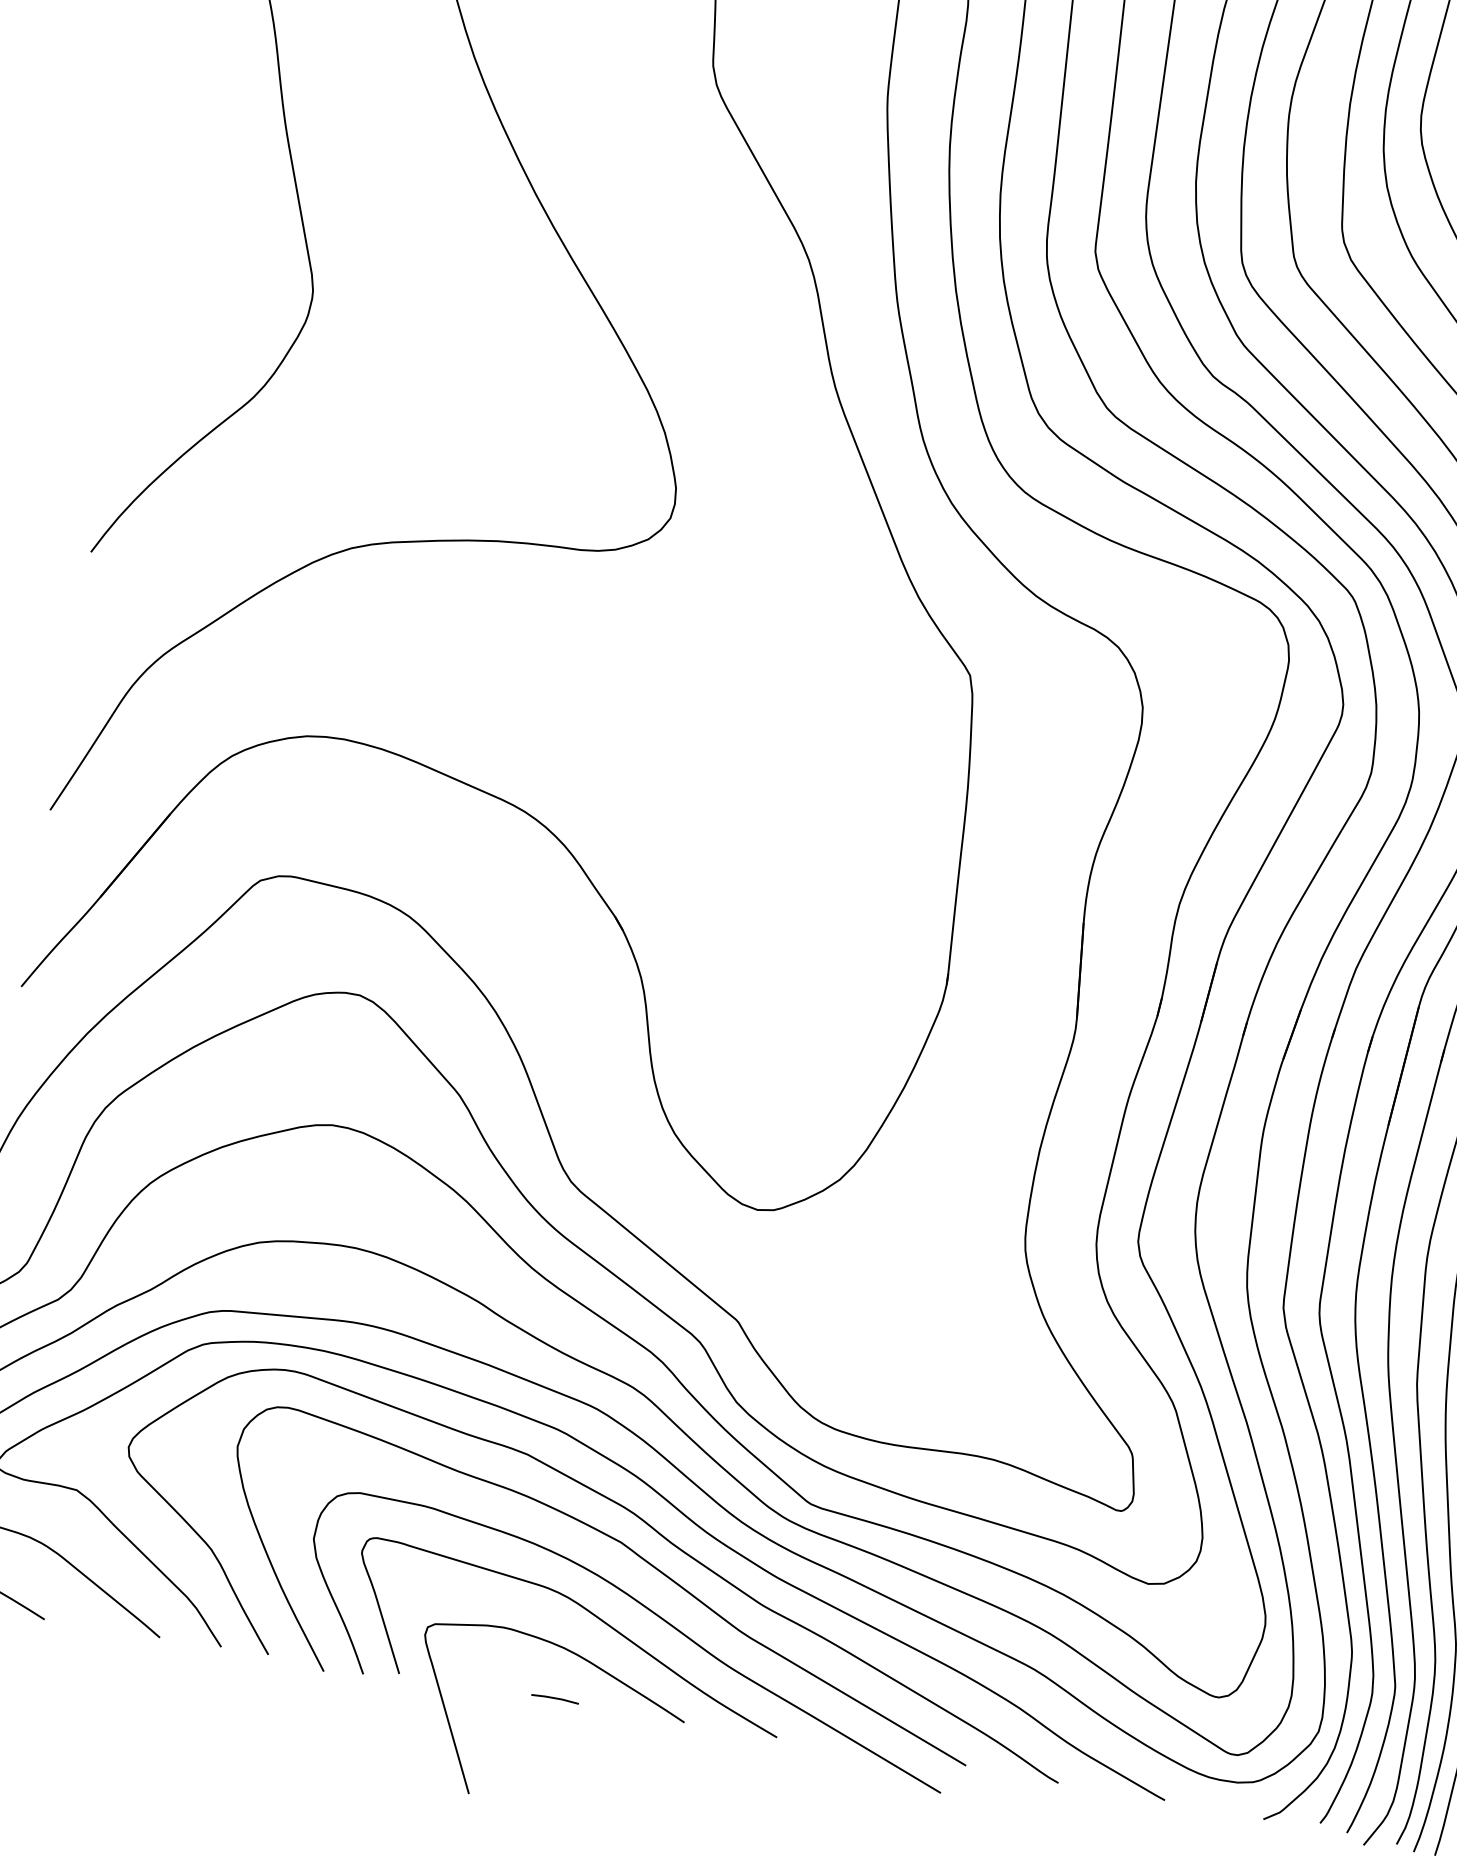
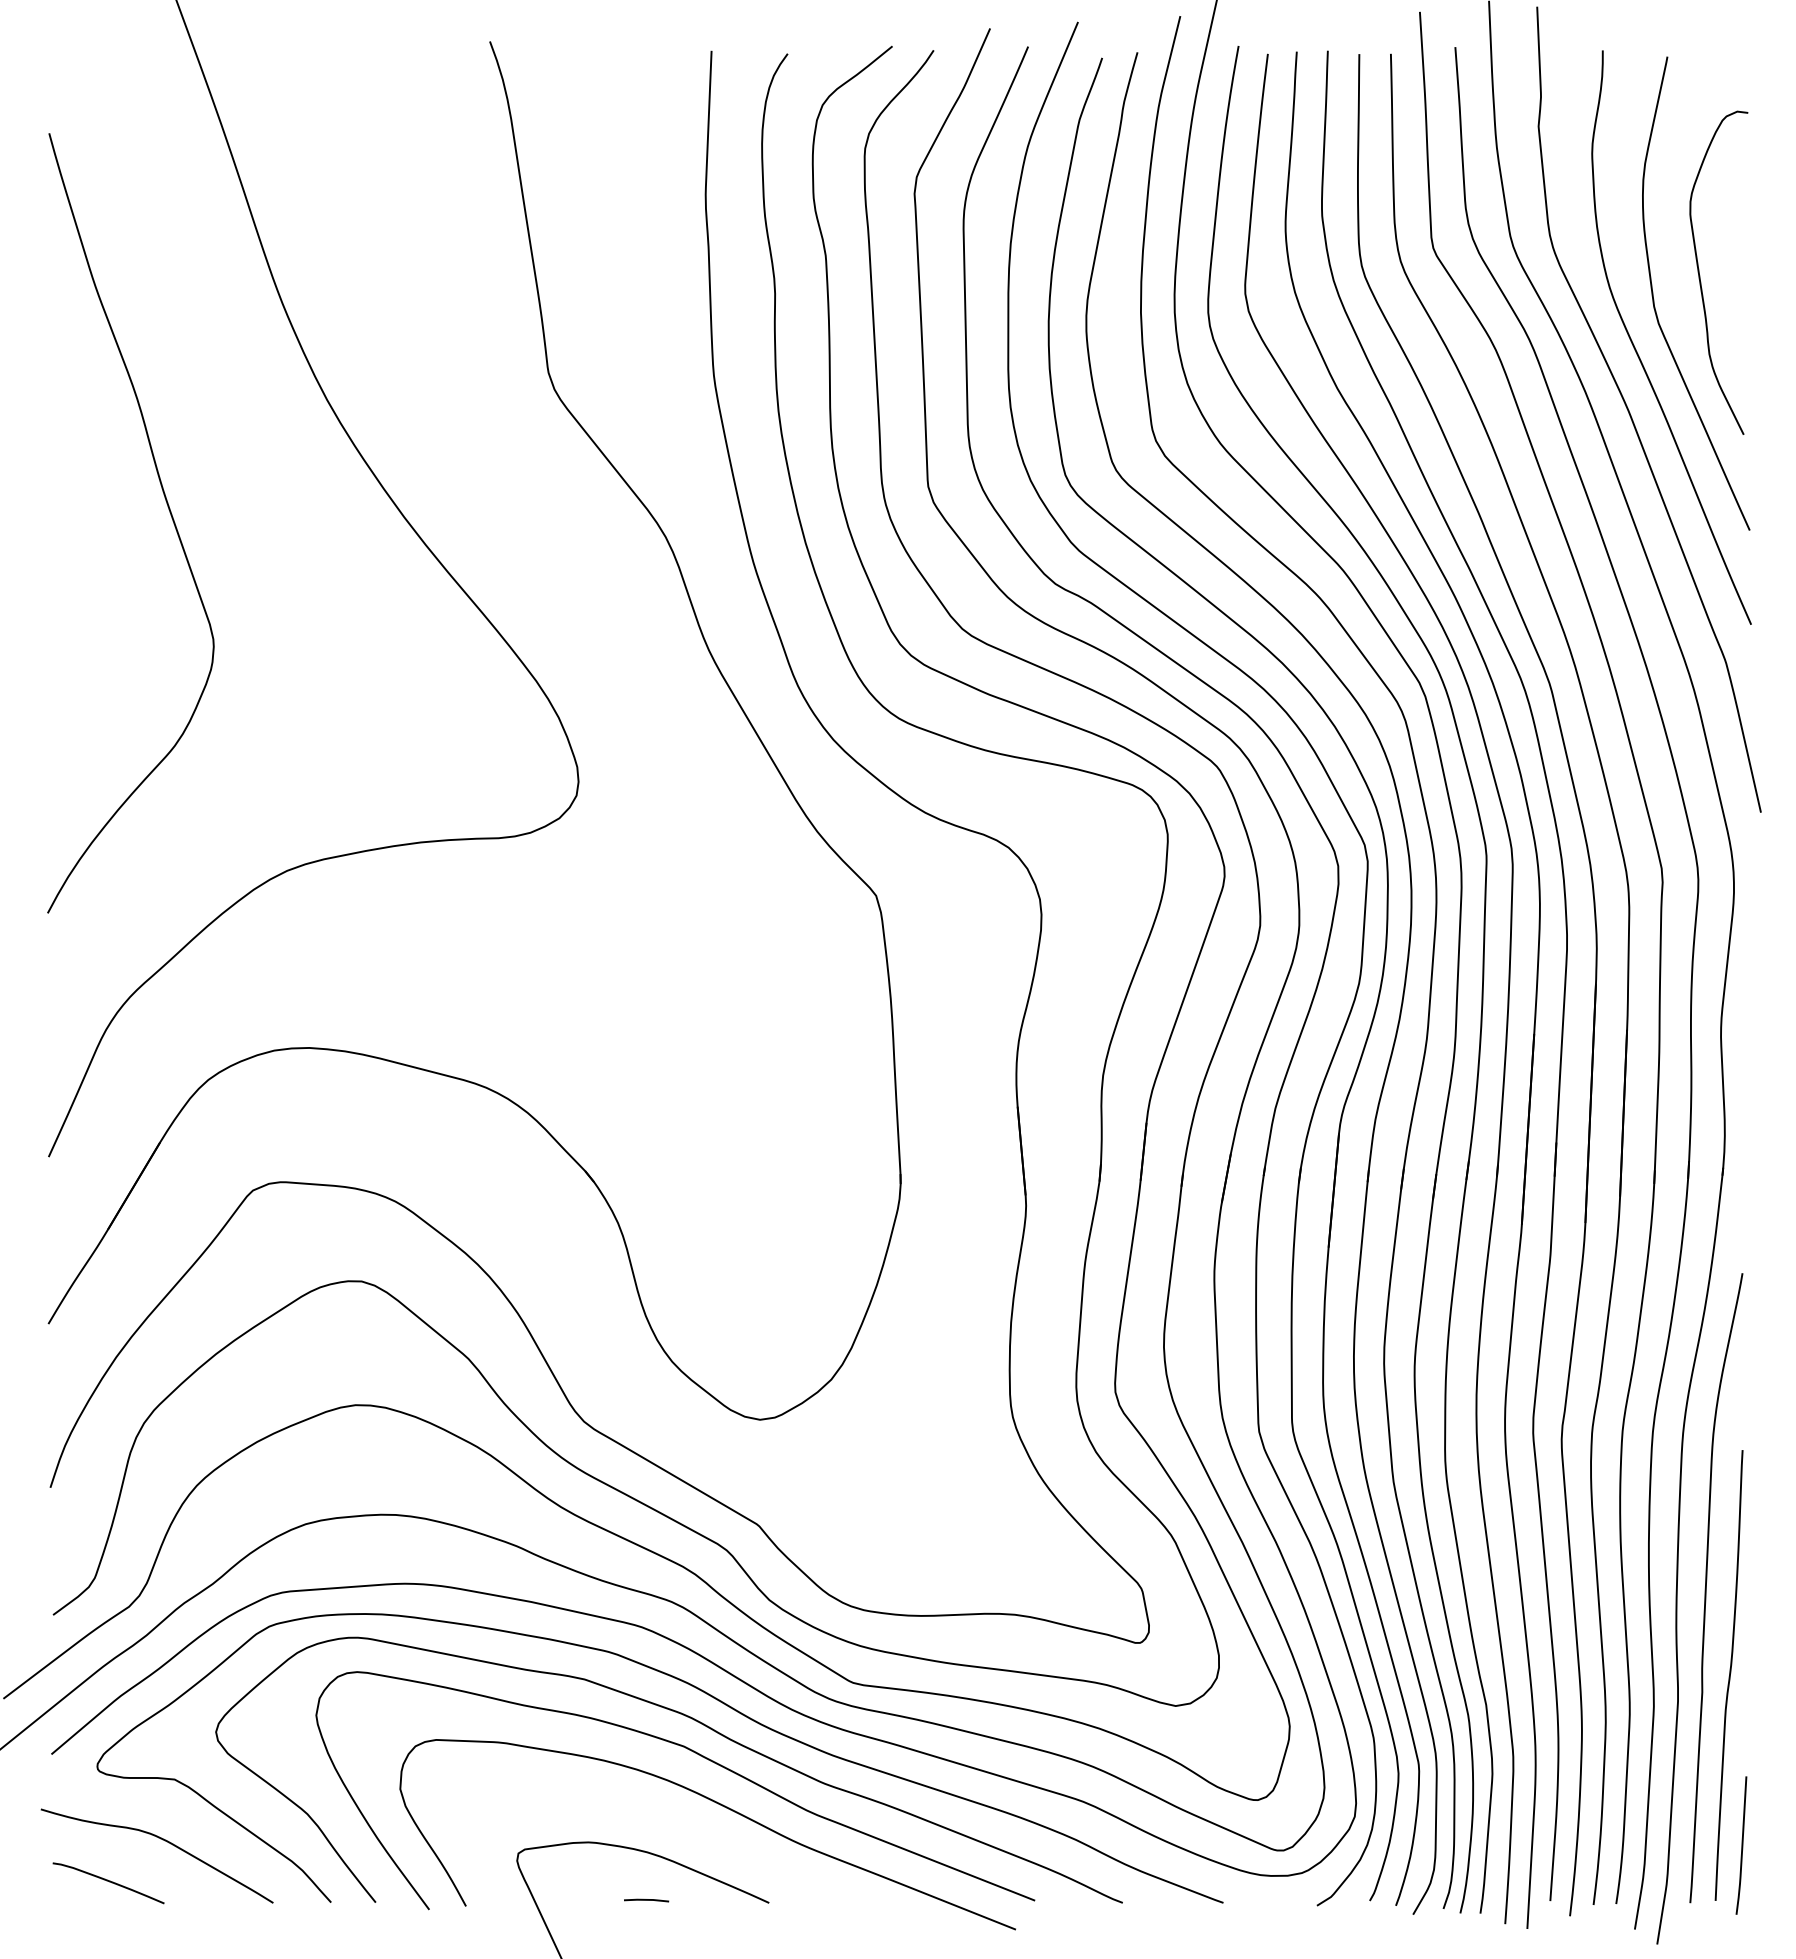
curve: (587, 1611) -> (663, 1815), removed

